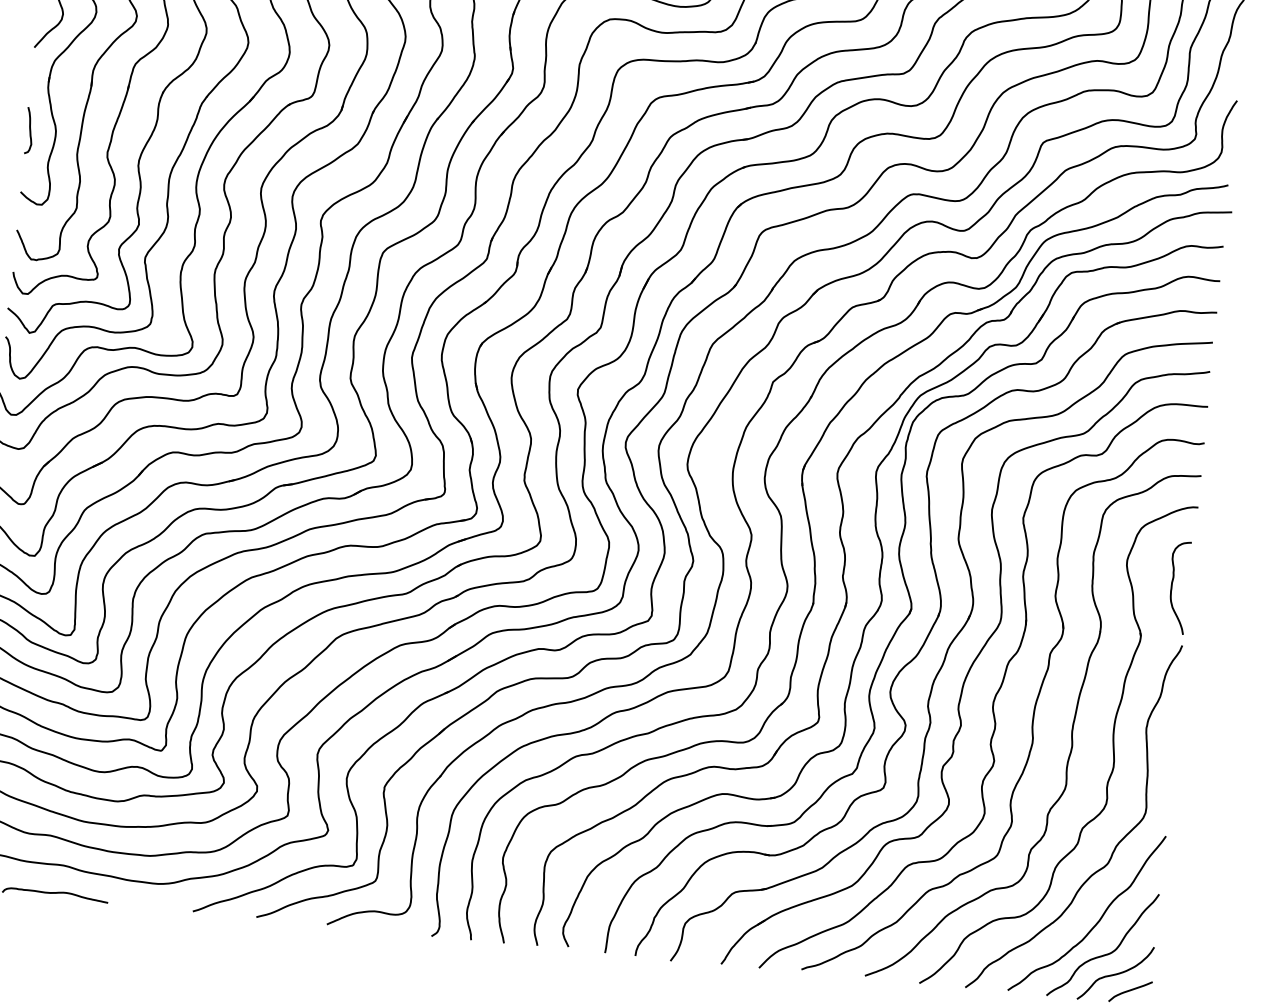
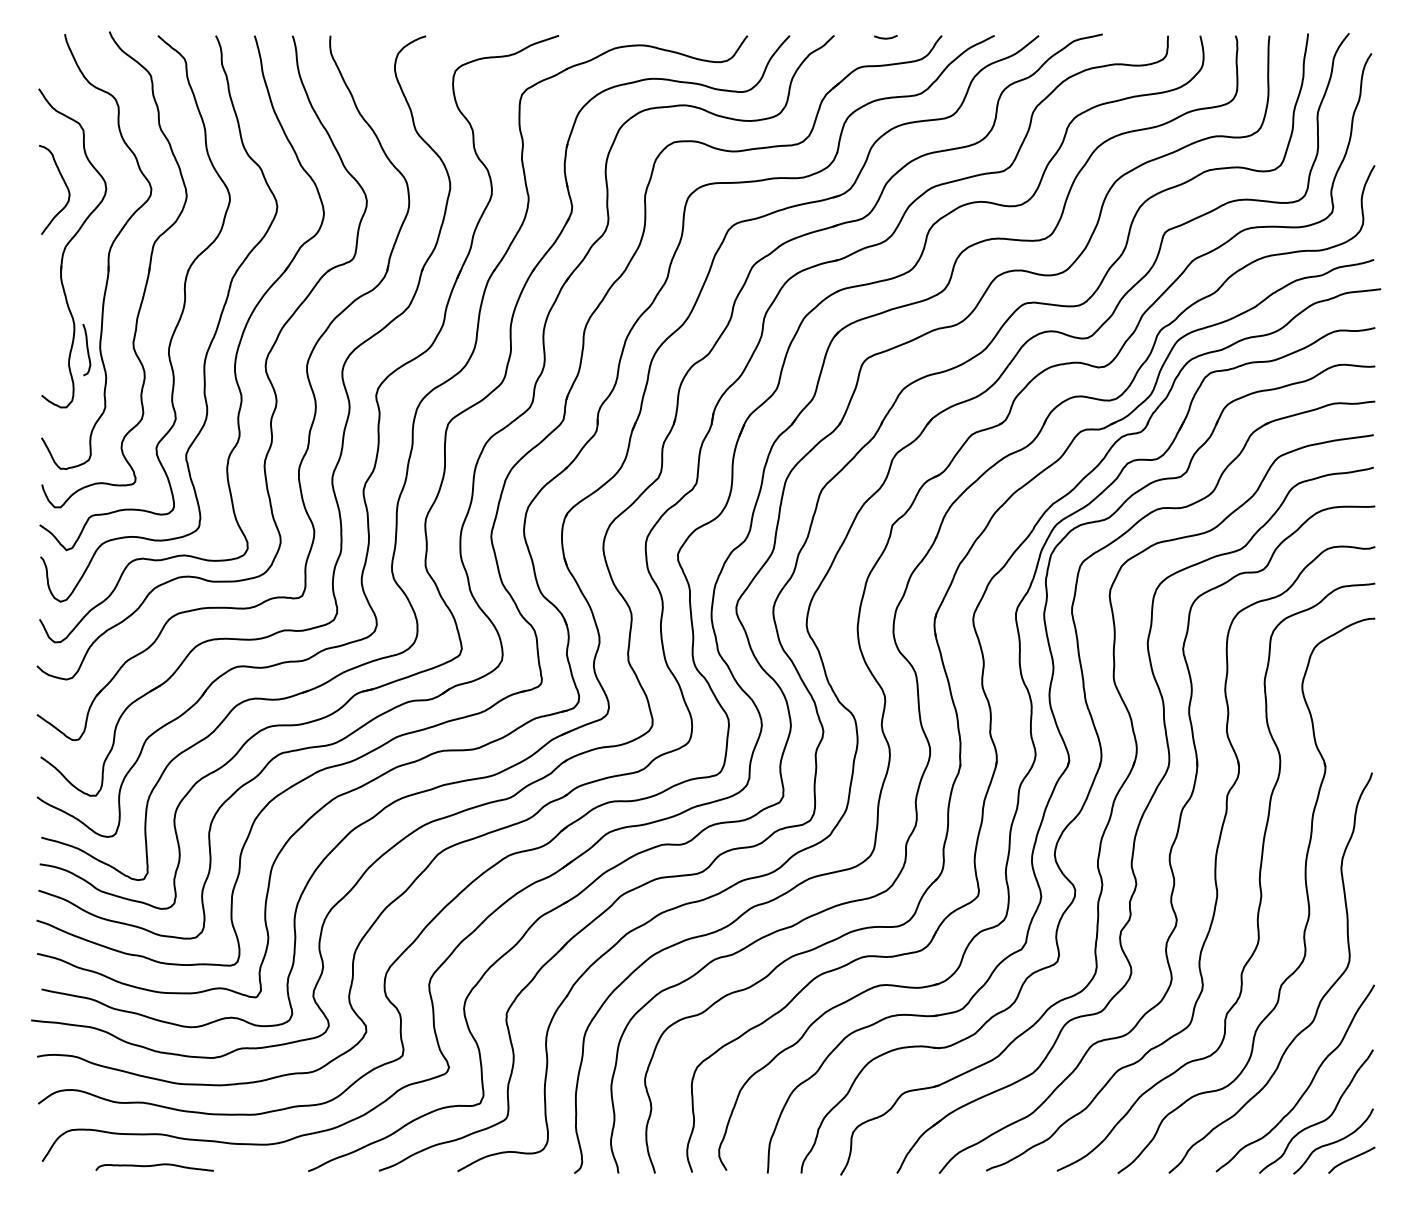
curve: (29, 130) -> (86, 349), moved
curve: (1173, 583) -> (1355, 705), removed

